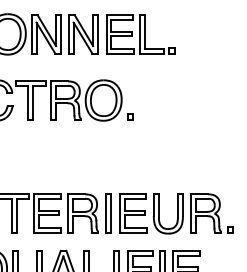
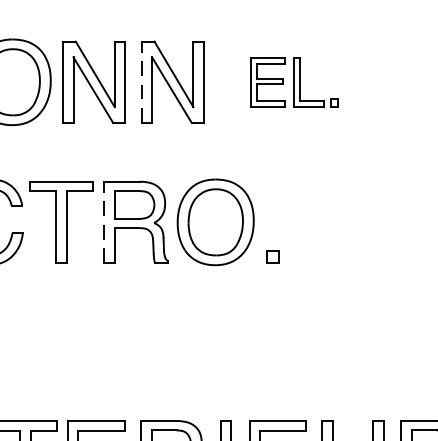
line: (68, 33) -> (141, 80), solid -> dashed
part: (140, 34) -> (293, 82), size x0.6
line: (51, 100) -> (105, 222), solid -> dashed

